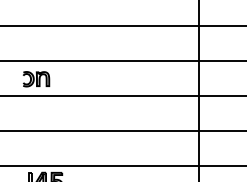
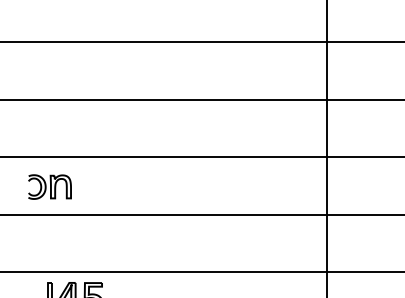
part: (36, 79) -> (50, 187), moved

